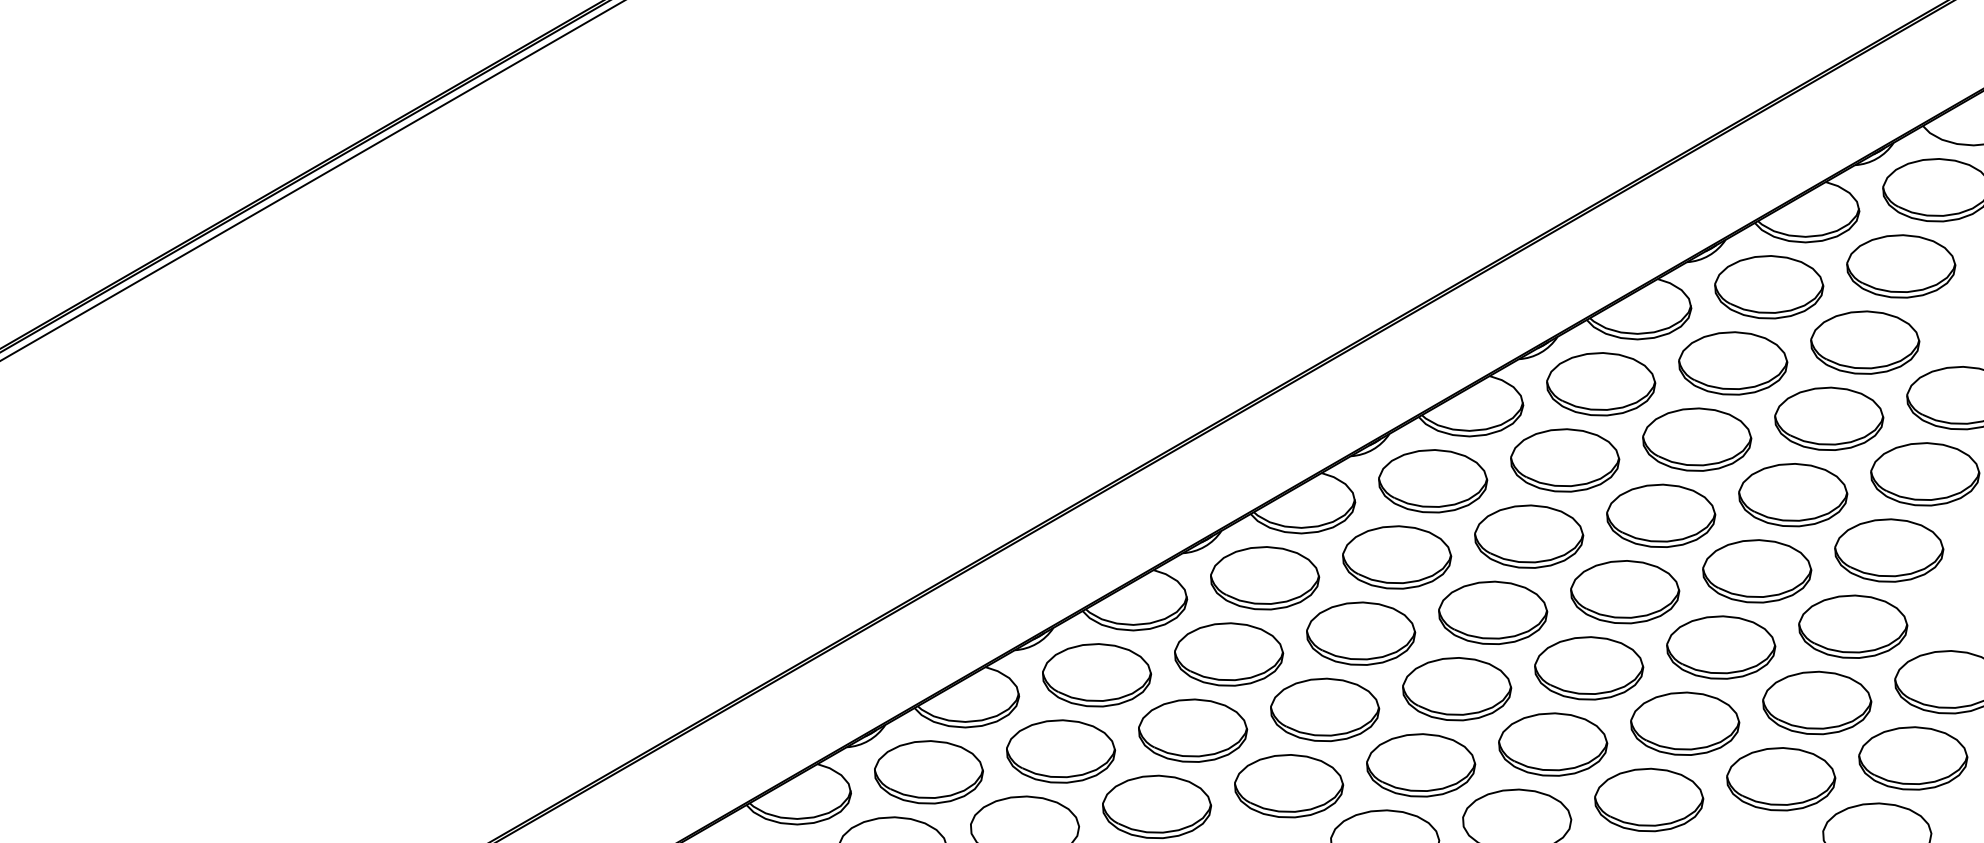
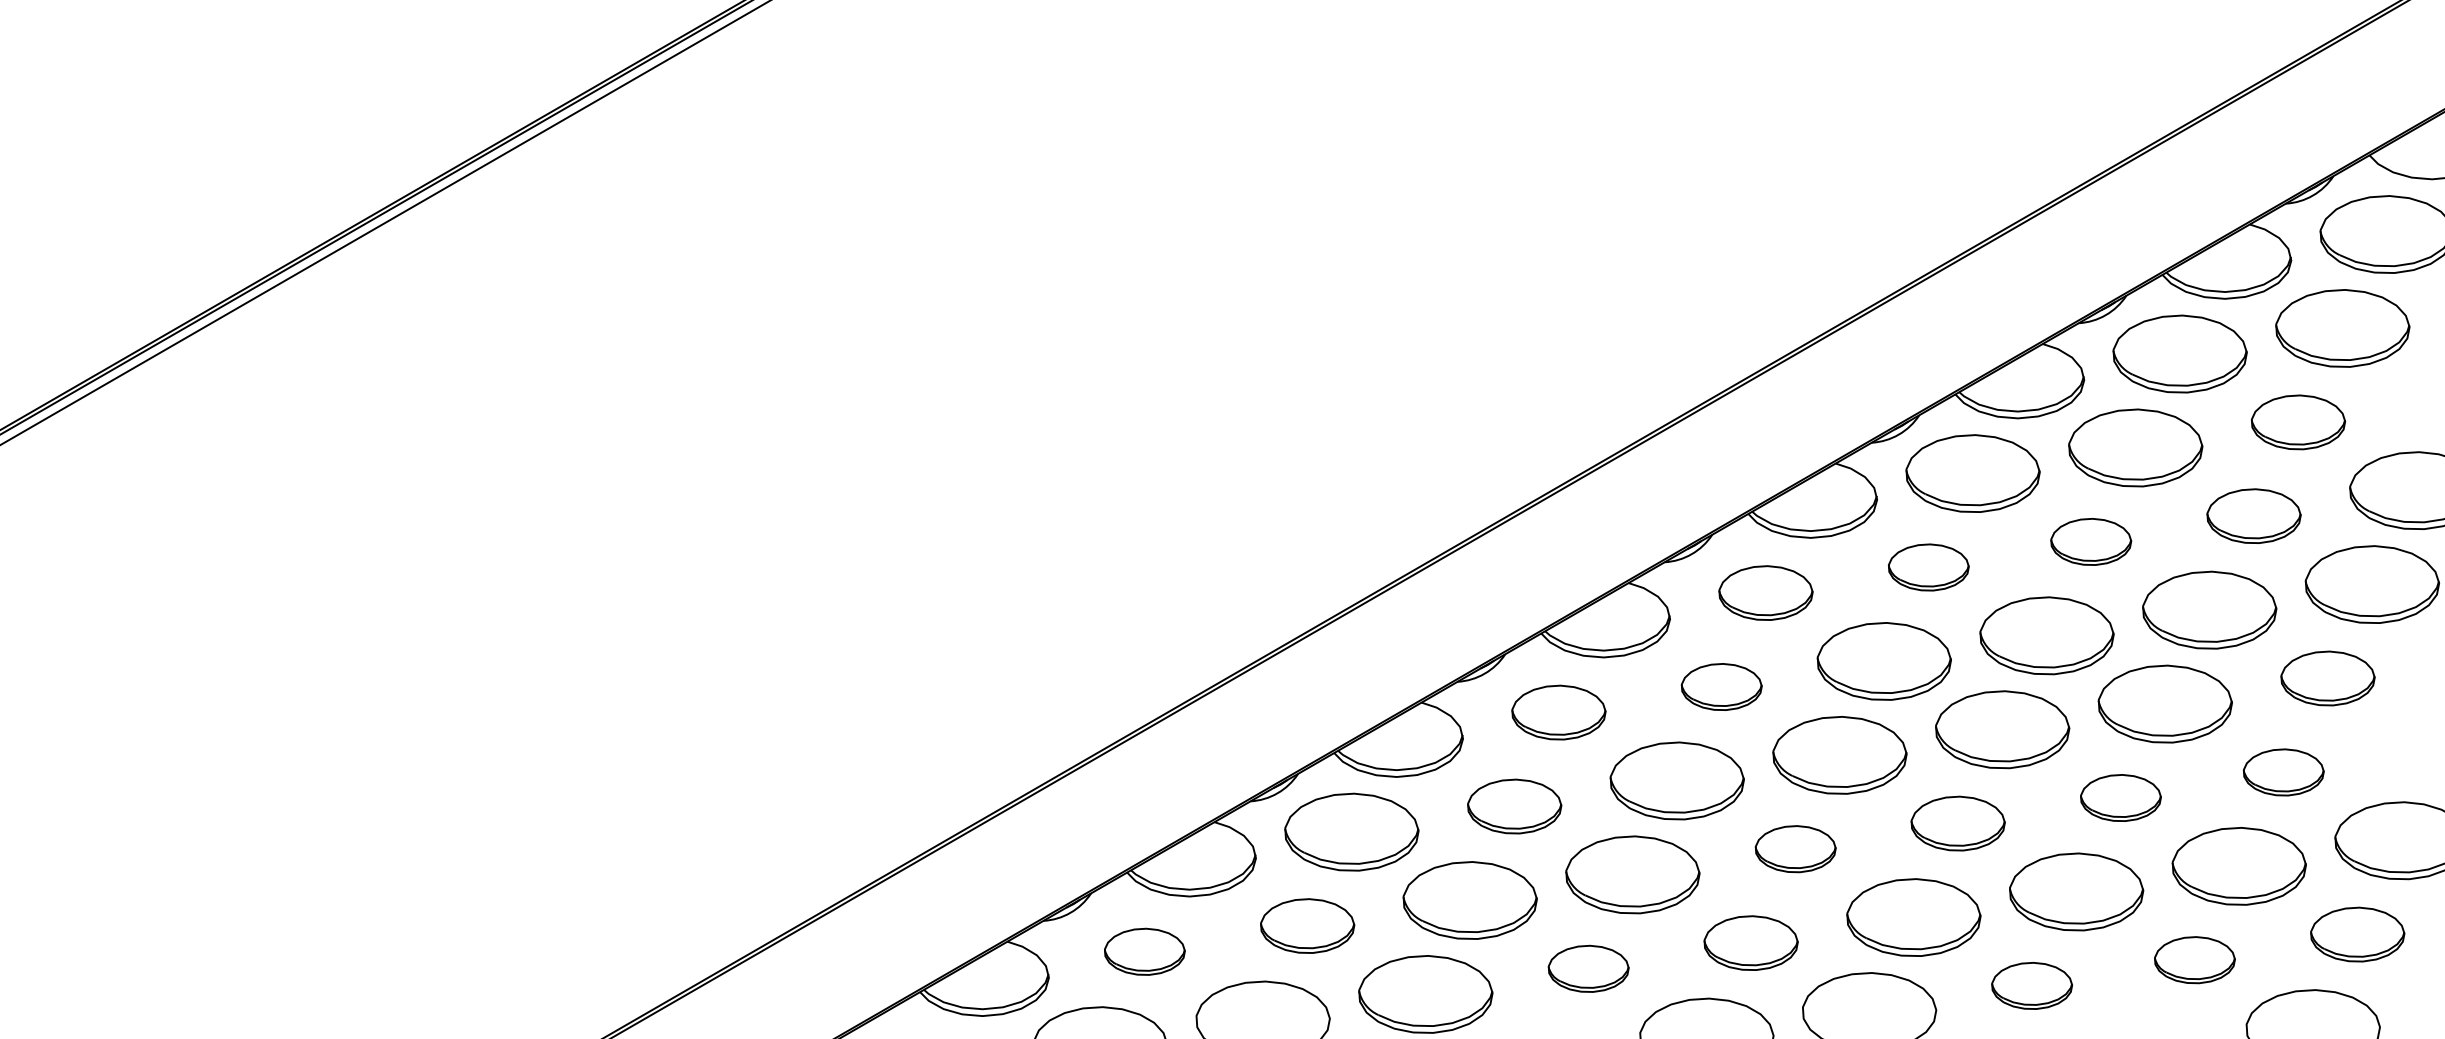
part: (1865, 342) -> (2298, 422), size x0.7
part: (1828, 418) -> (2253, 515), size x0.7
part: (1696, 439) -> (2090, 541), size x0.6
part: (1564, 460) -> (1928, 567), size x0.6
part: (1432, 480) -> (1765, 592), size x0.7
part: (1888, 550) -> (2327, 678), size x0.7
part: (1396, 557) -> (1721, 686), size x0.6
part: (1264, 578) -> (1558, 712), size x0.7
part: (1853, 626) -> (2283, 772), size x0.6
part: (1720, 647) -> (2120, 797), size x0.6
part: (1228, 654) -> (1514, 806), size x0.7
part: (1588, 668) -> (1957, 823), size x0.7
part: (1457, 688) -> (1795, 848), size x0.6
part: (1060, 751) -> (1307, 925), size x0.7
part: (1913, 758) -> (2357, 934), size x0.7
part: (1420, 764) -> (1750, 942), size x0.7
part: (928, 772) -> (1144, 951), size x0.6
part: (1780, 778) -> (2194, 959), size x0.6
part: (1289, 785) -> (1588, 968), size x0.6
part: (1648, 799) -> (2031, 985), size x0.6

